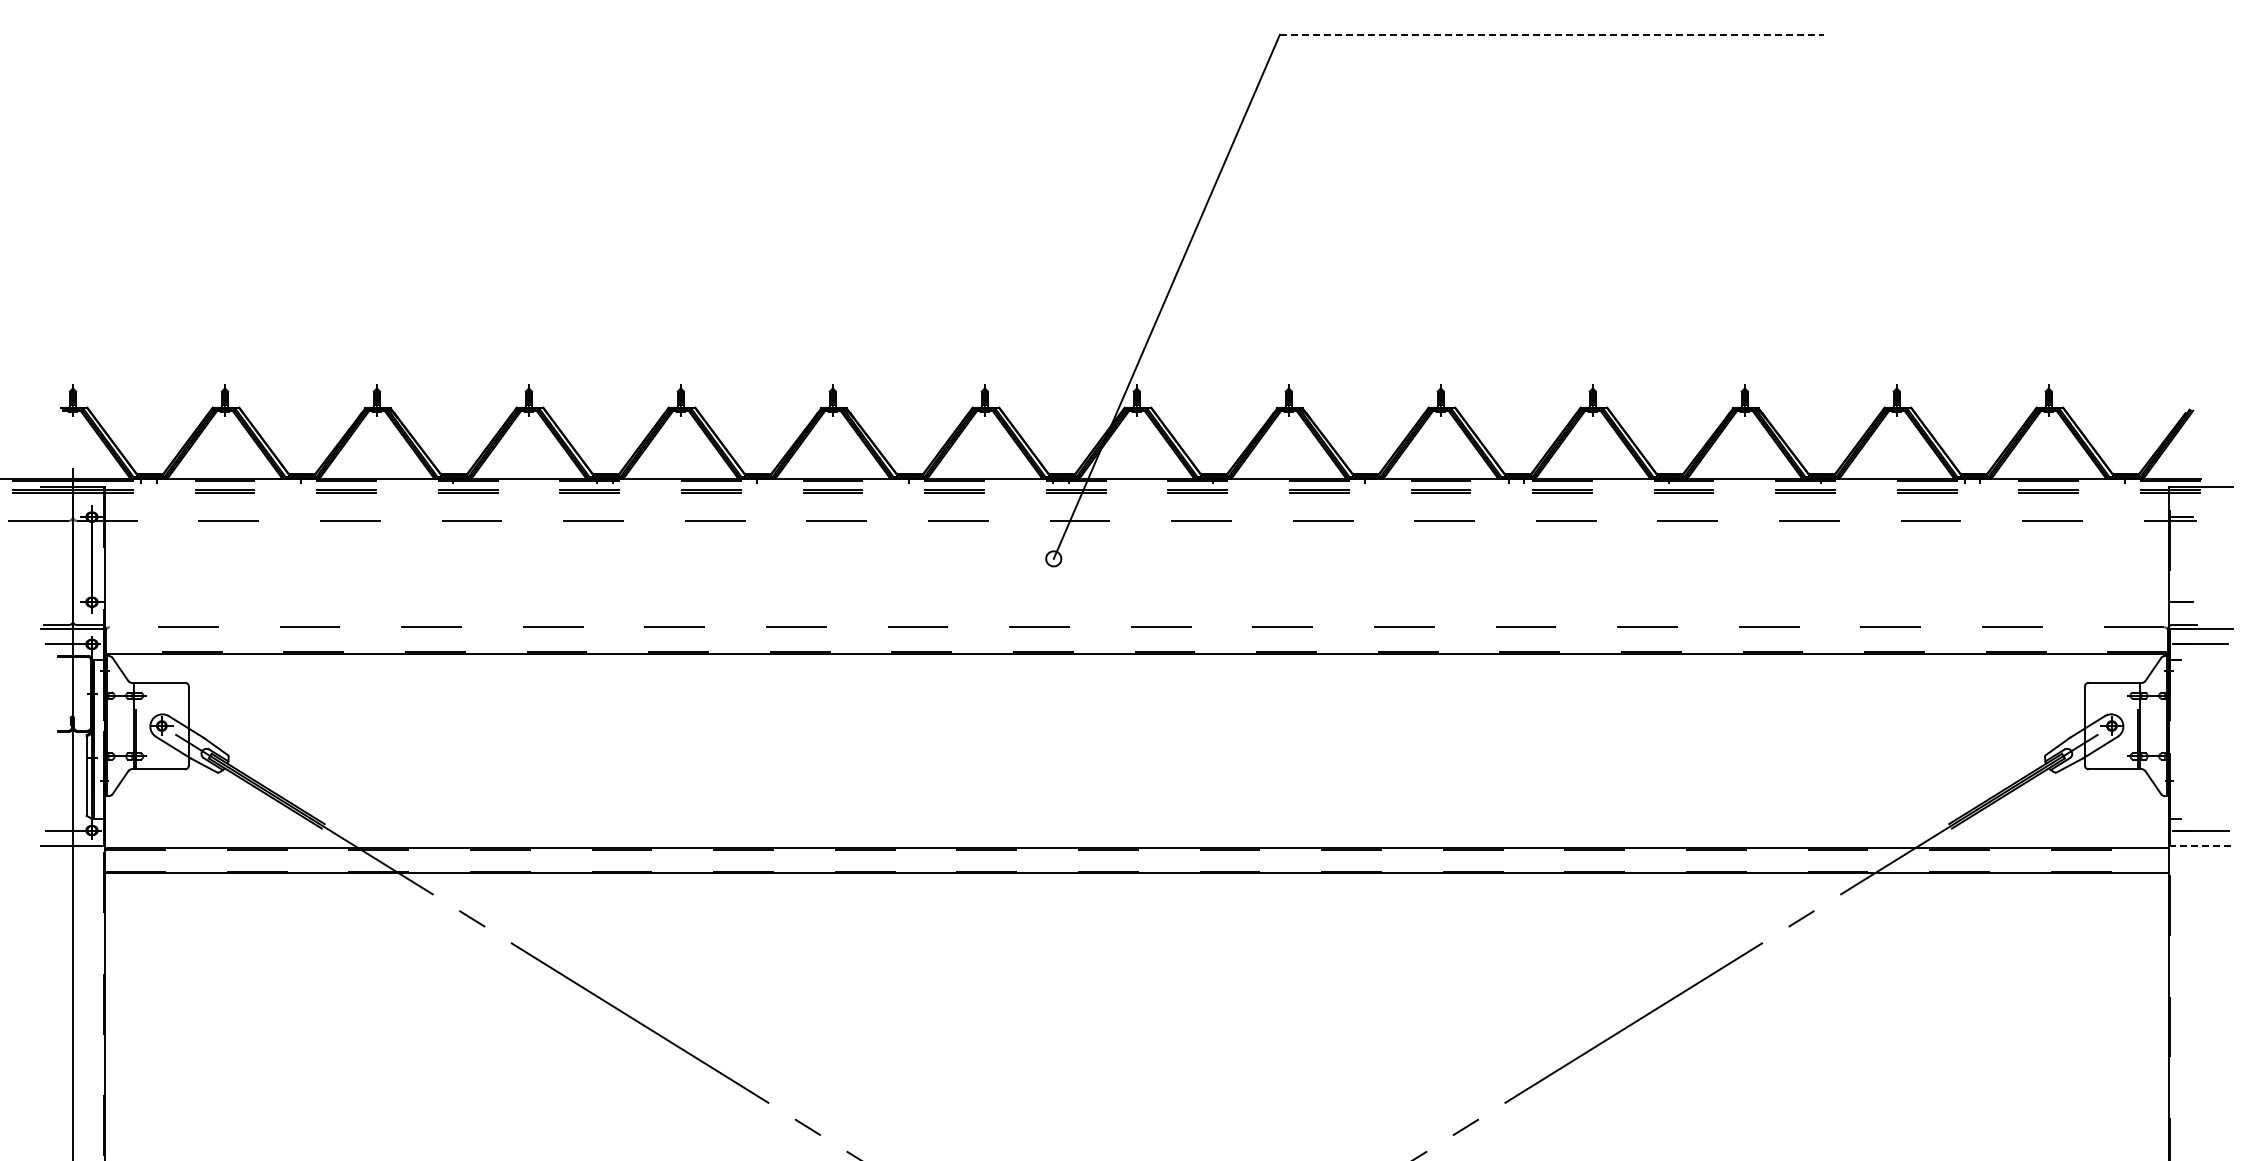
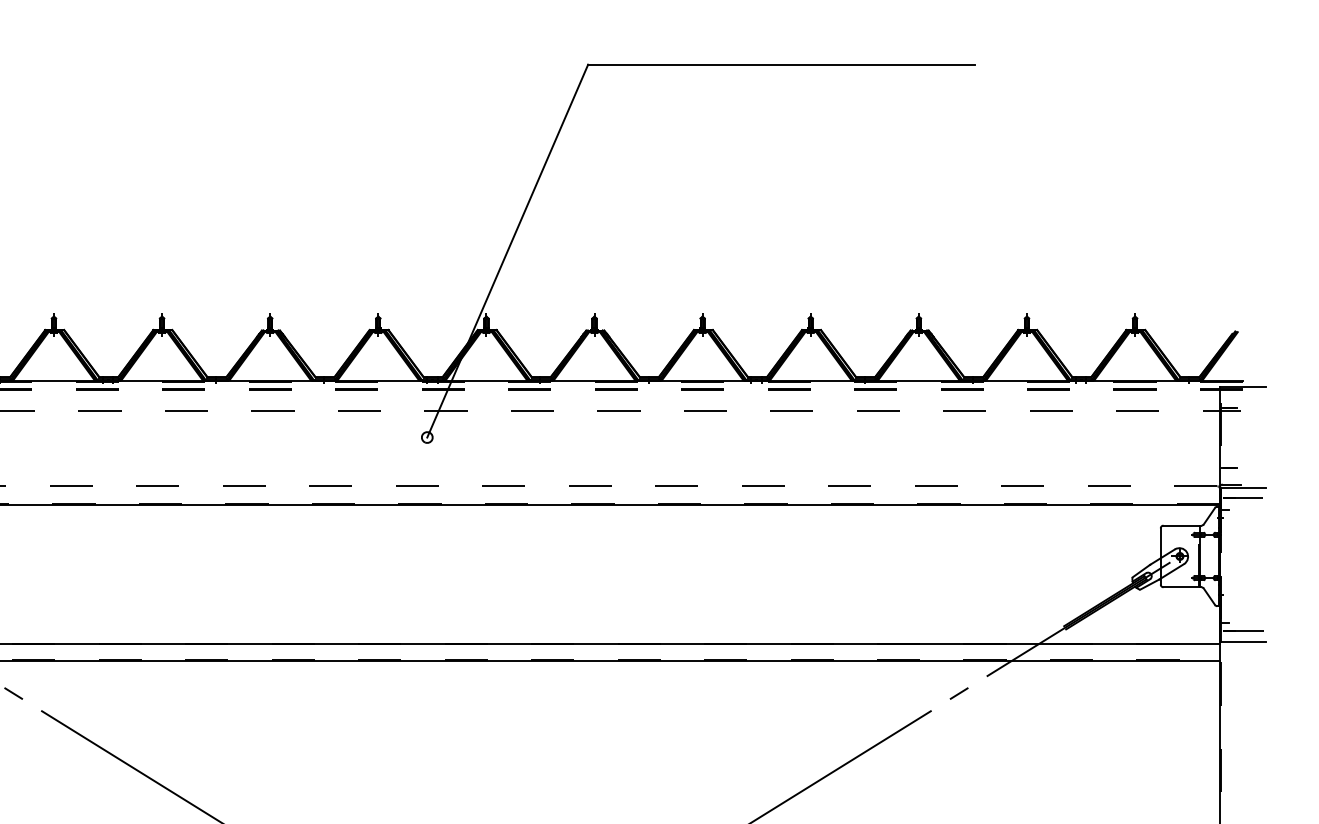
line: (1552, 34) -> (782, 64), dashed -> solid
line: (2201, 845) -> (1243, 641), dashed -> solid

